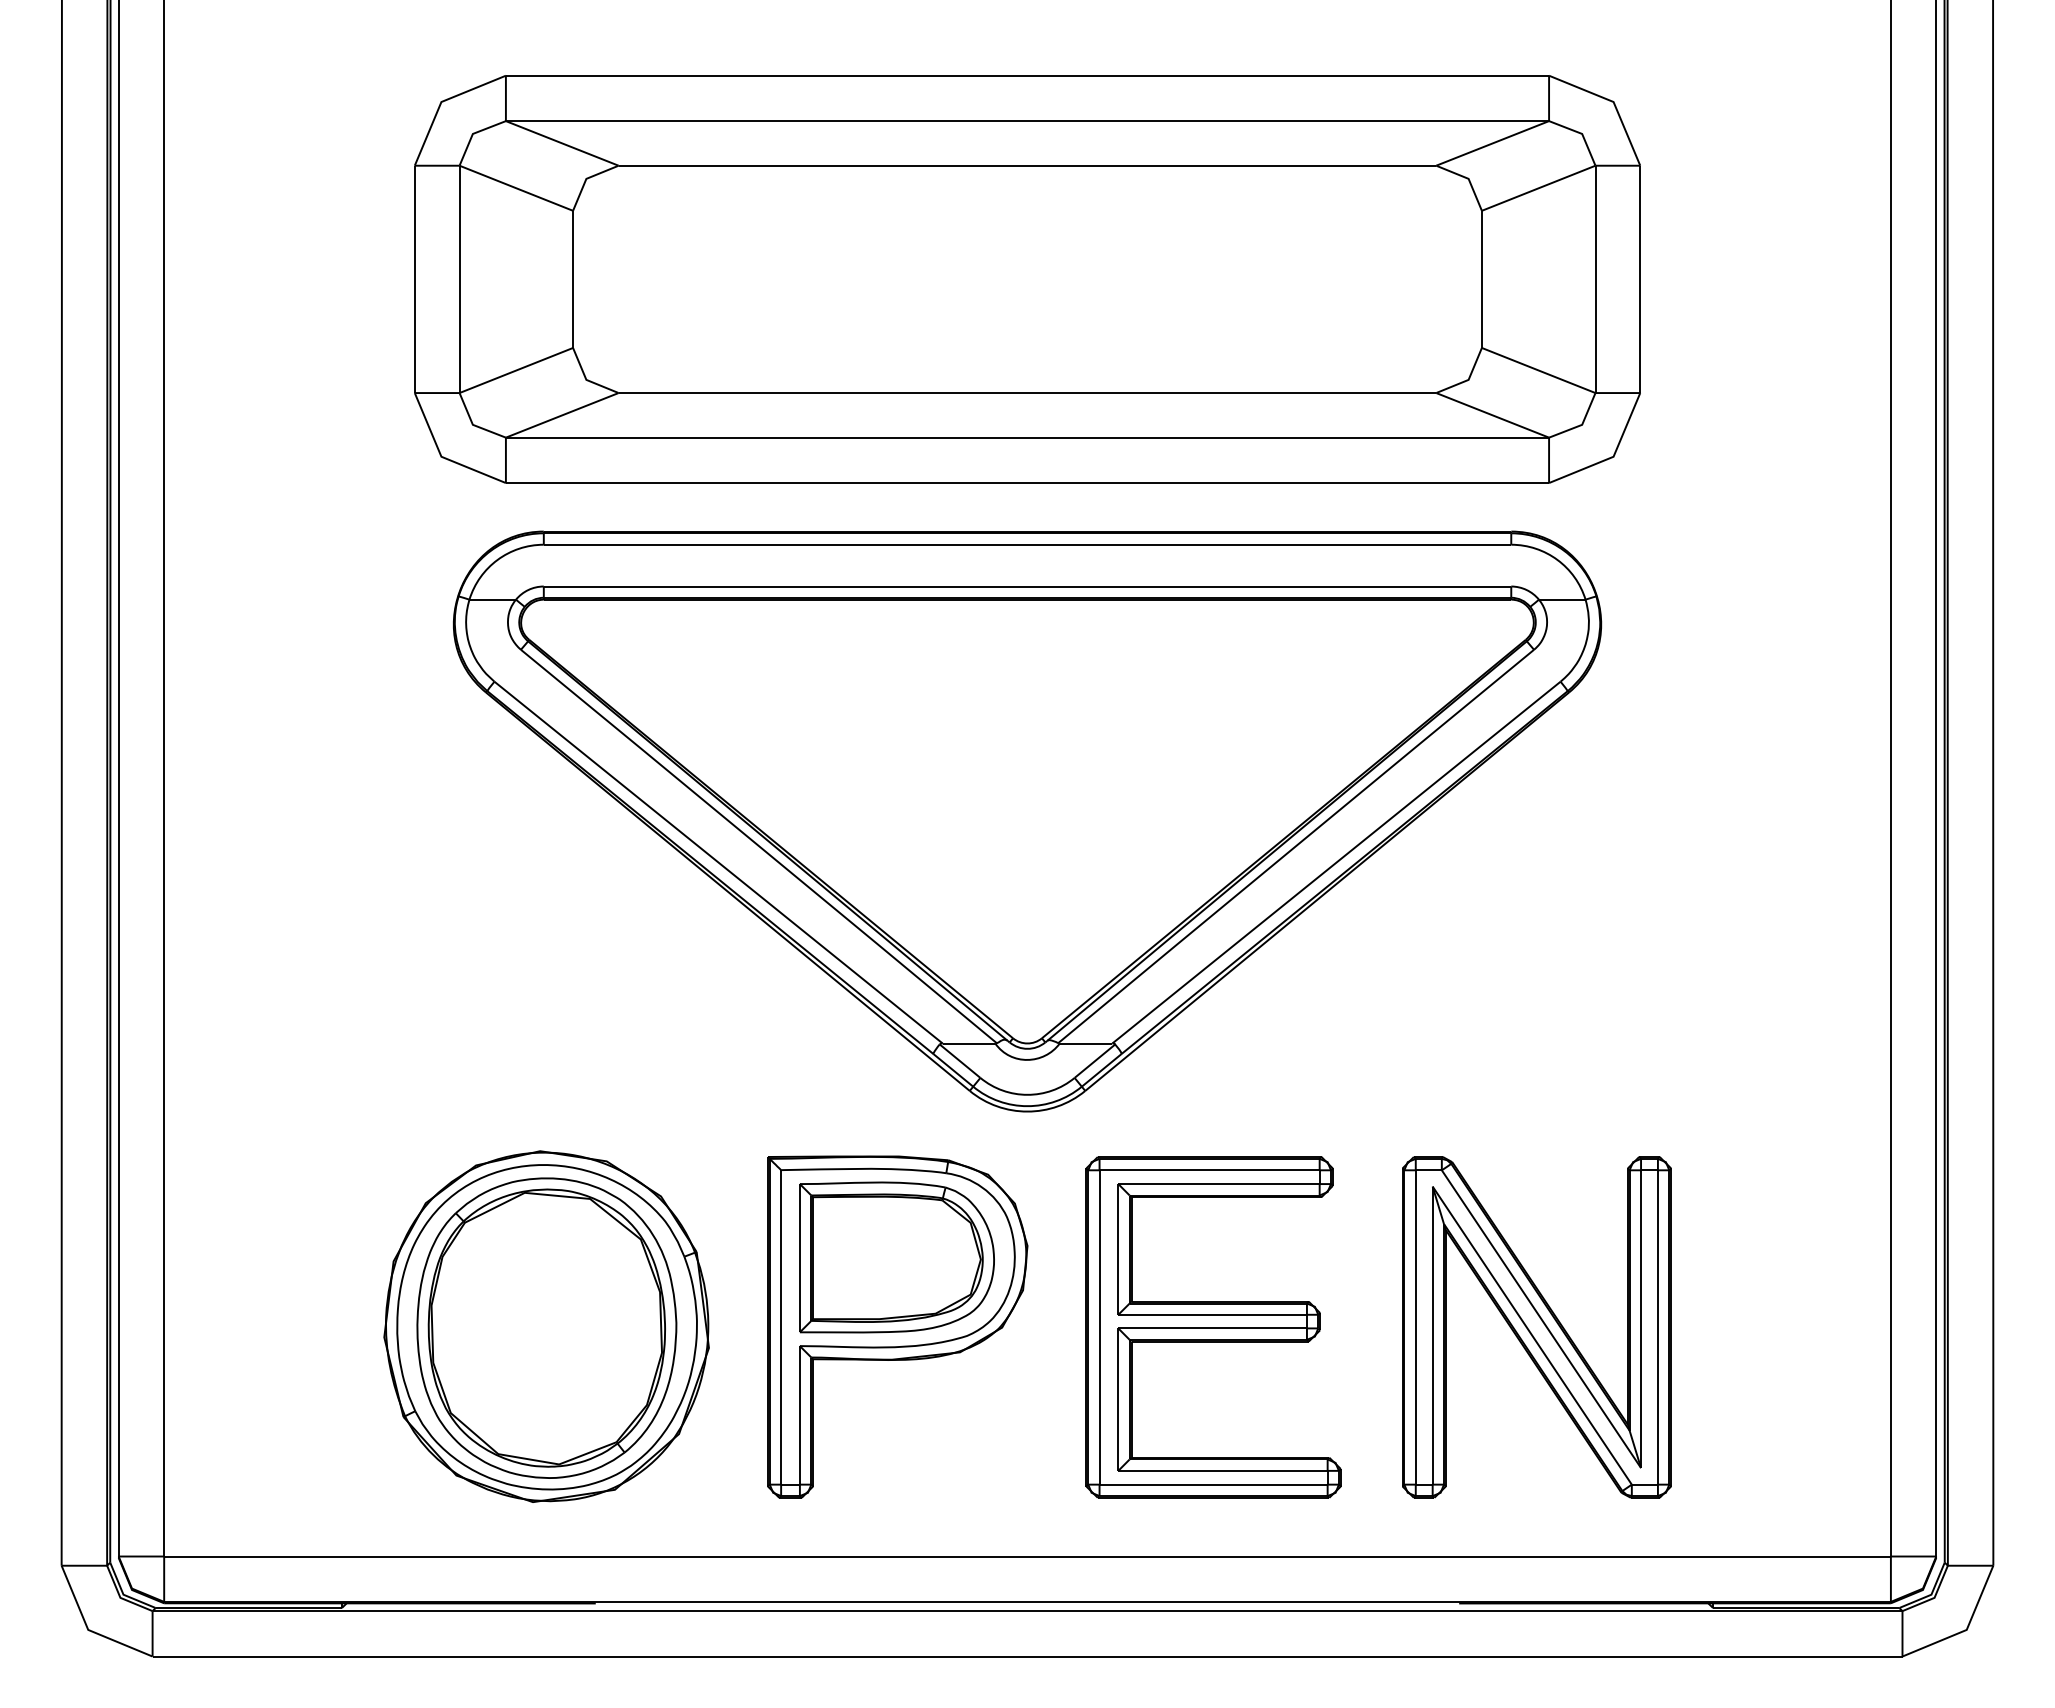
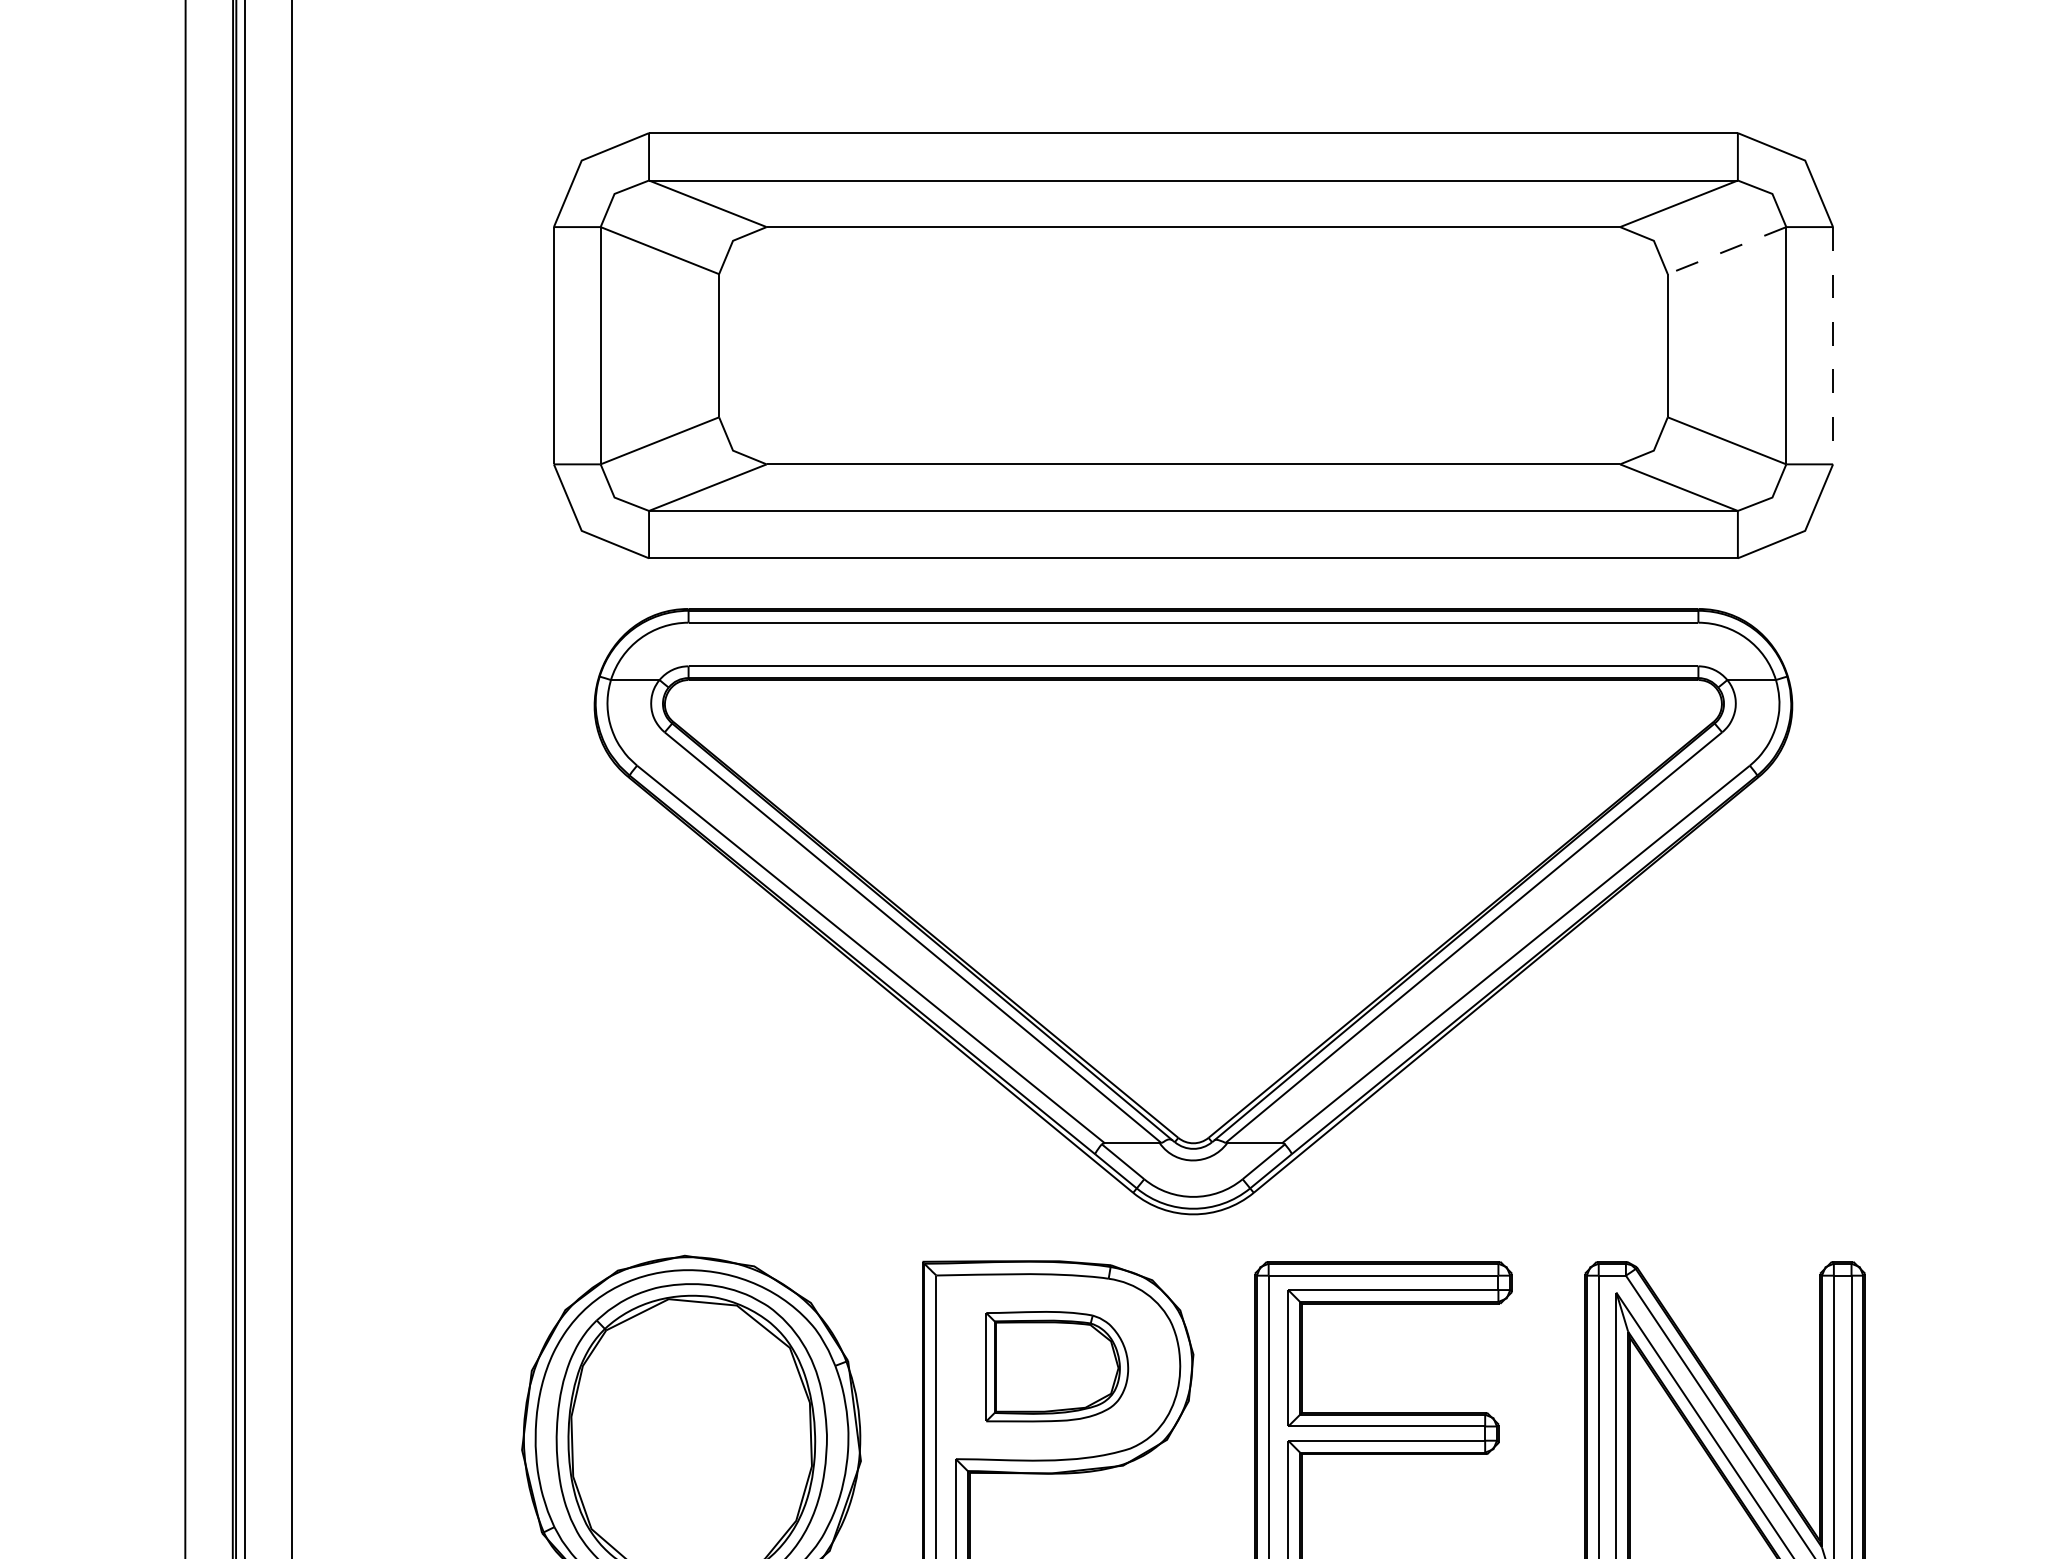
line: (1538, 188) -> (1726, 250), solid -> dashed
line: (1640, 279) -> (1833, 345), solid -> dashed
part: (896, 1257) -> (1056, 1366), size x0.7

